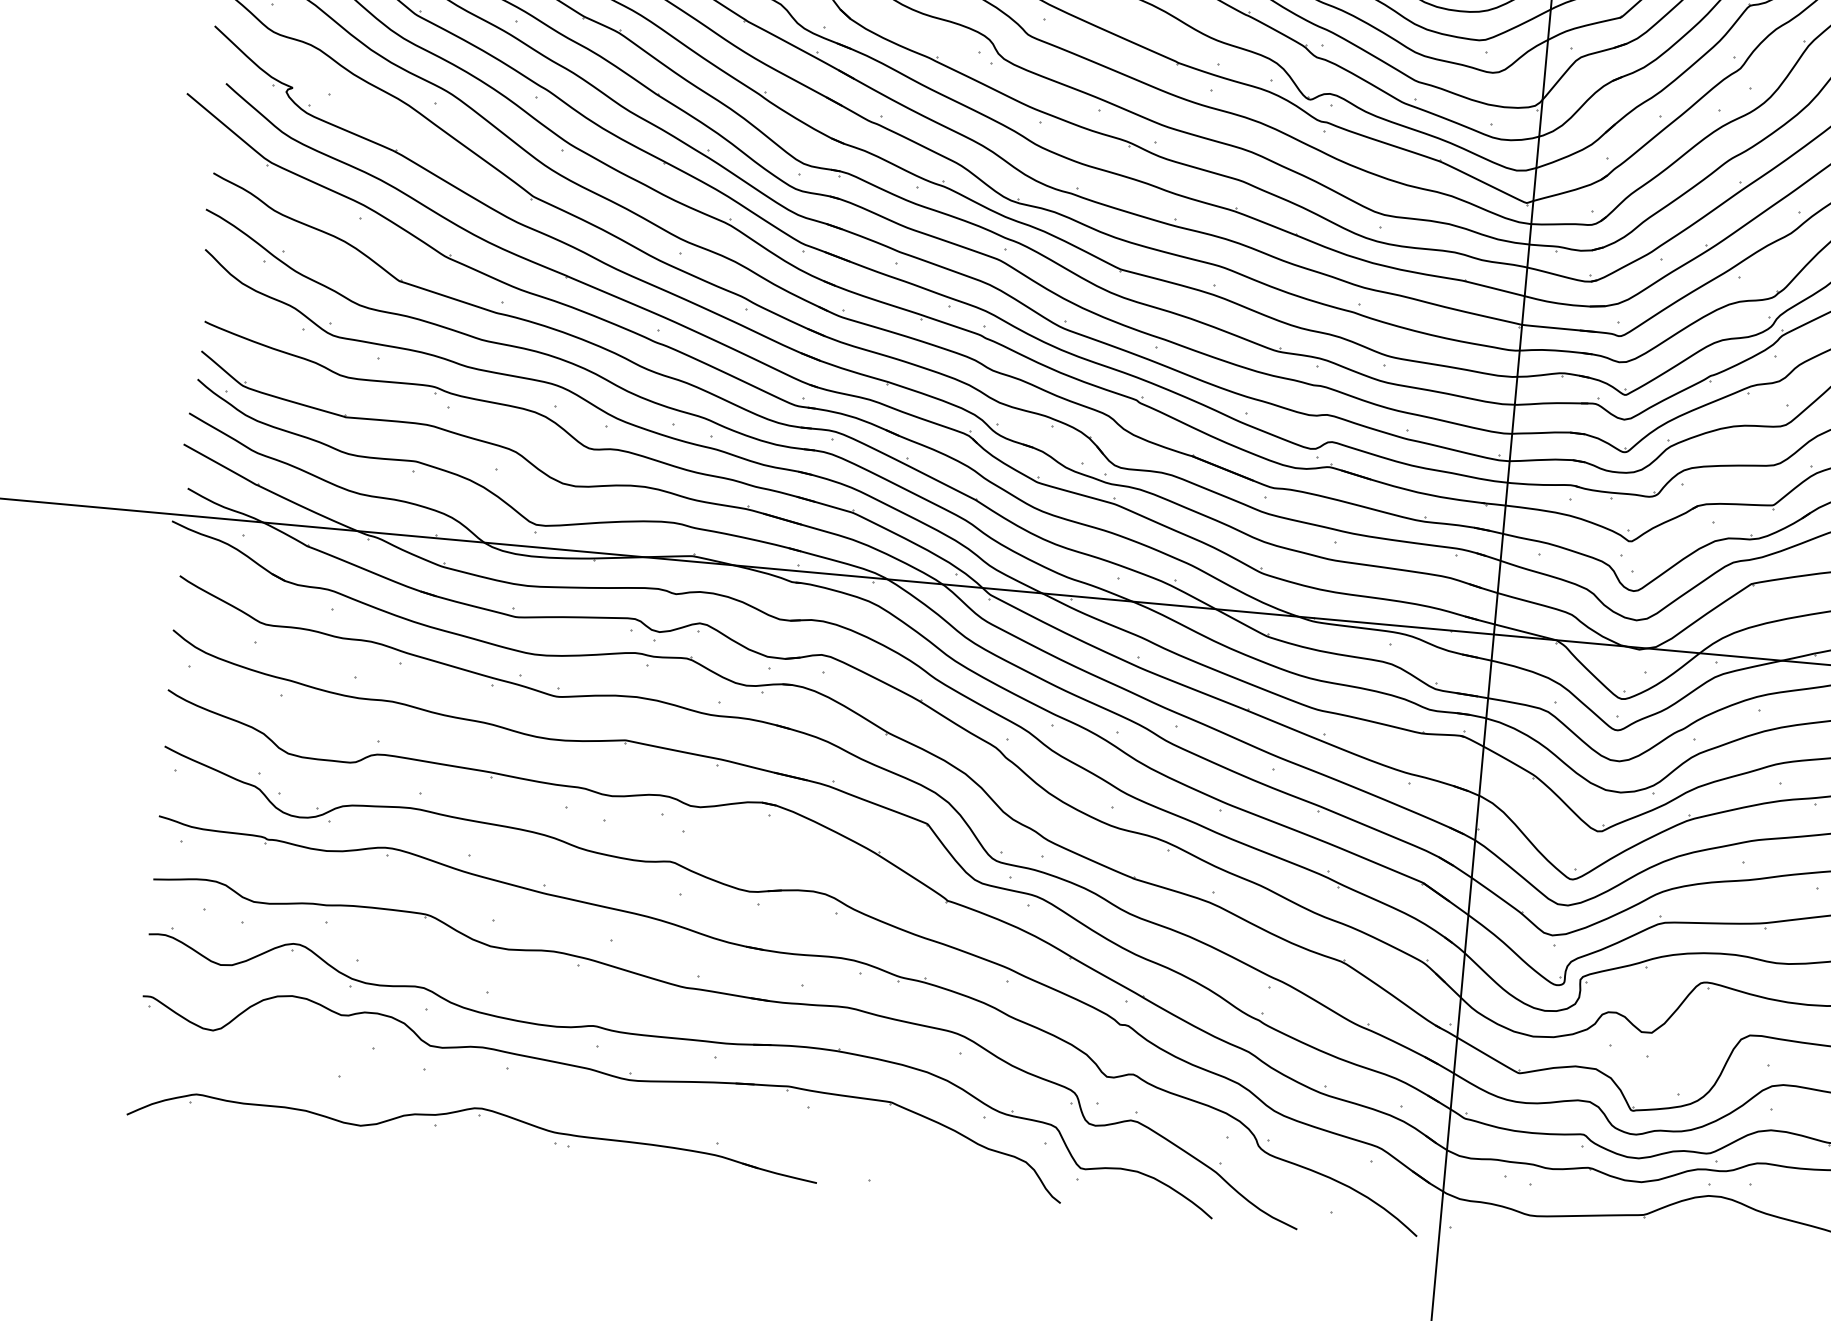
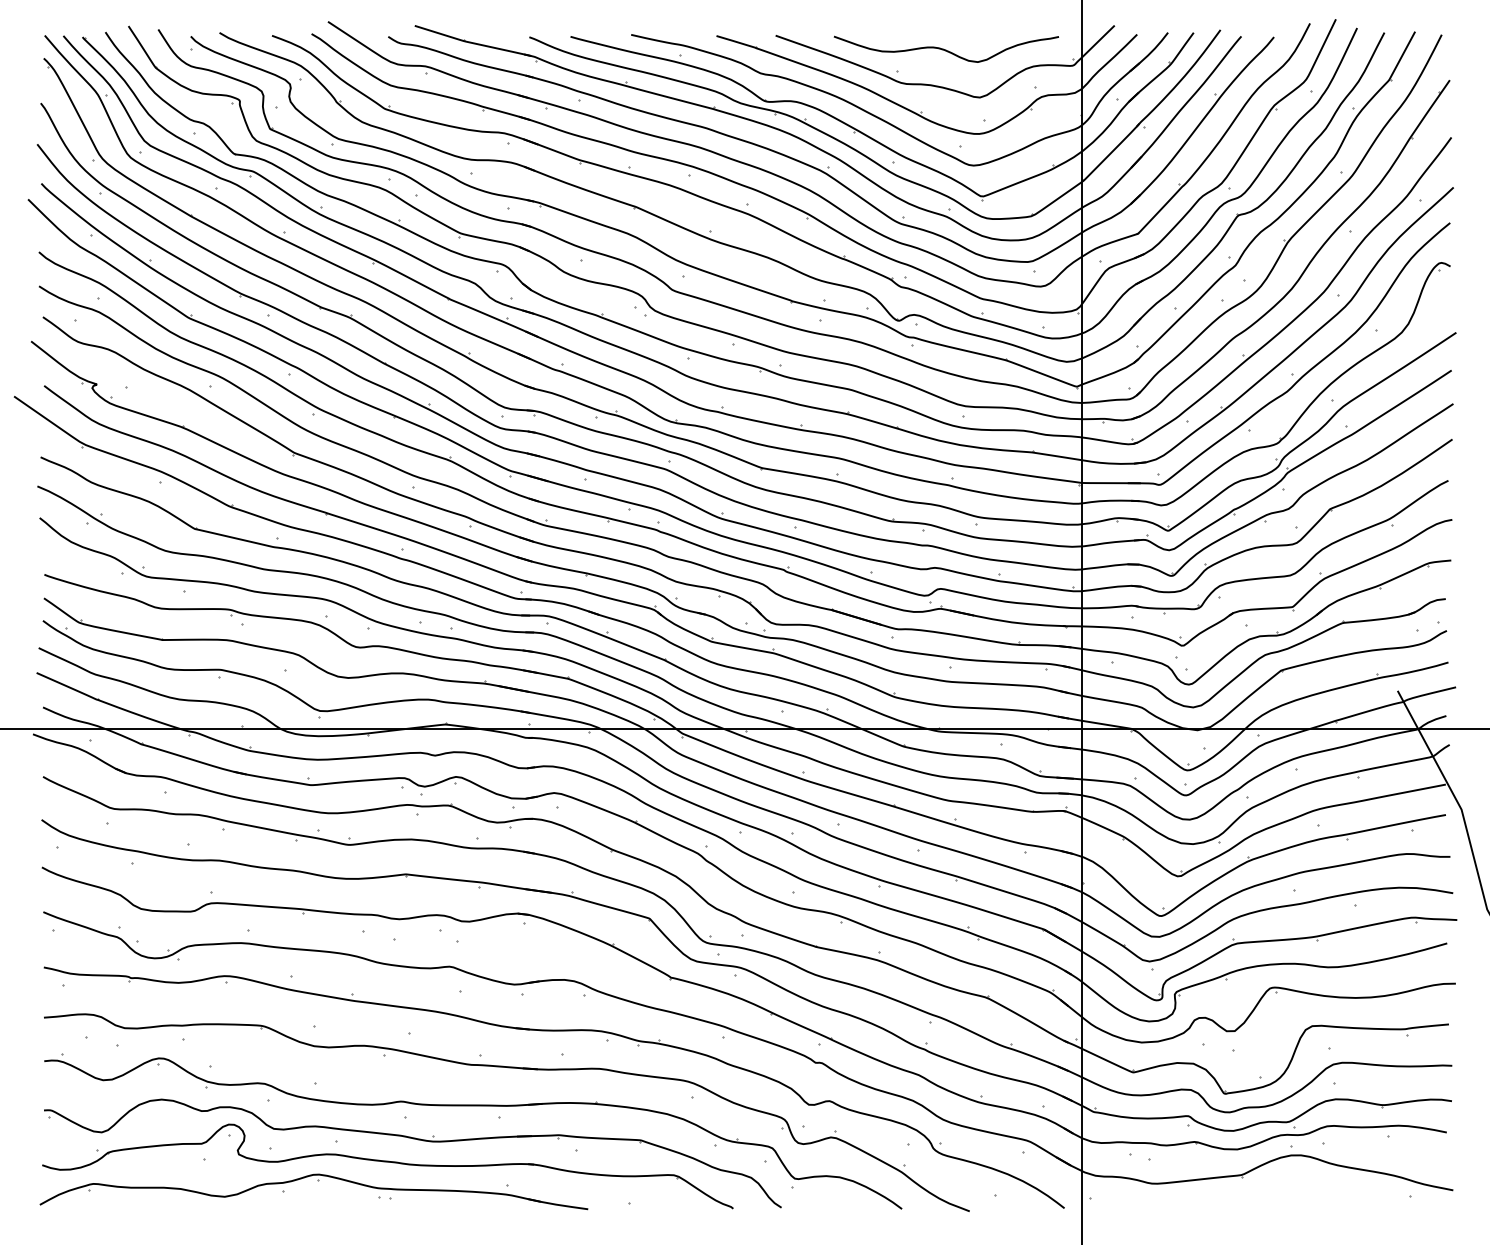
part: (569, 1106) -> (387, 1166), added

